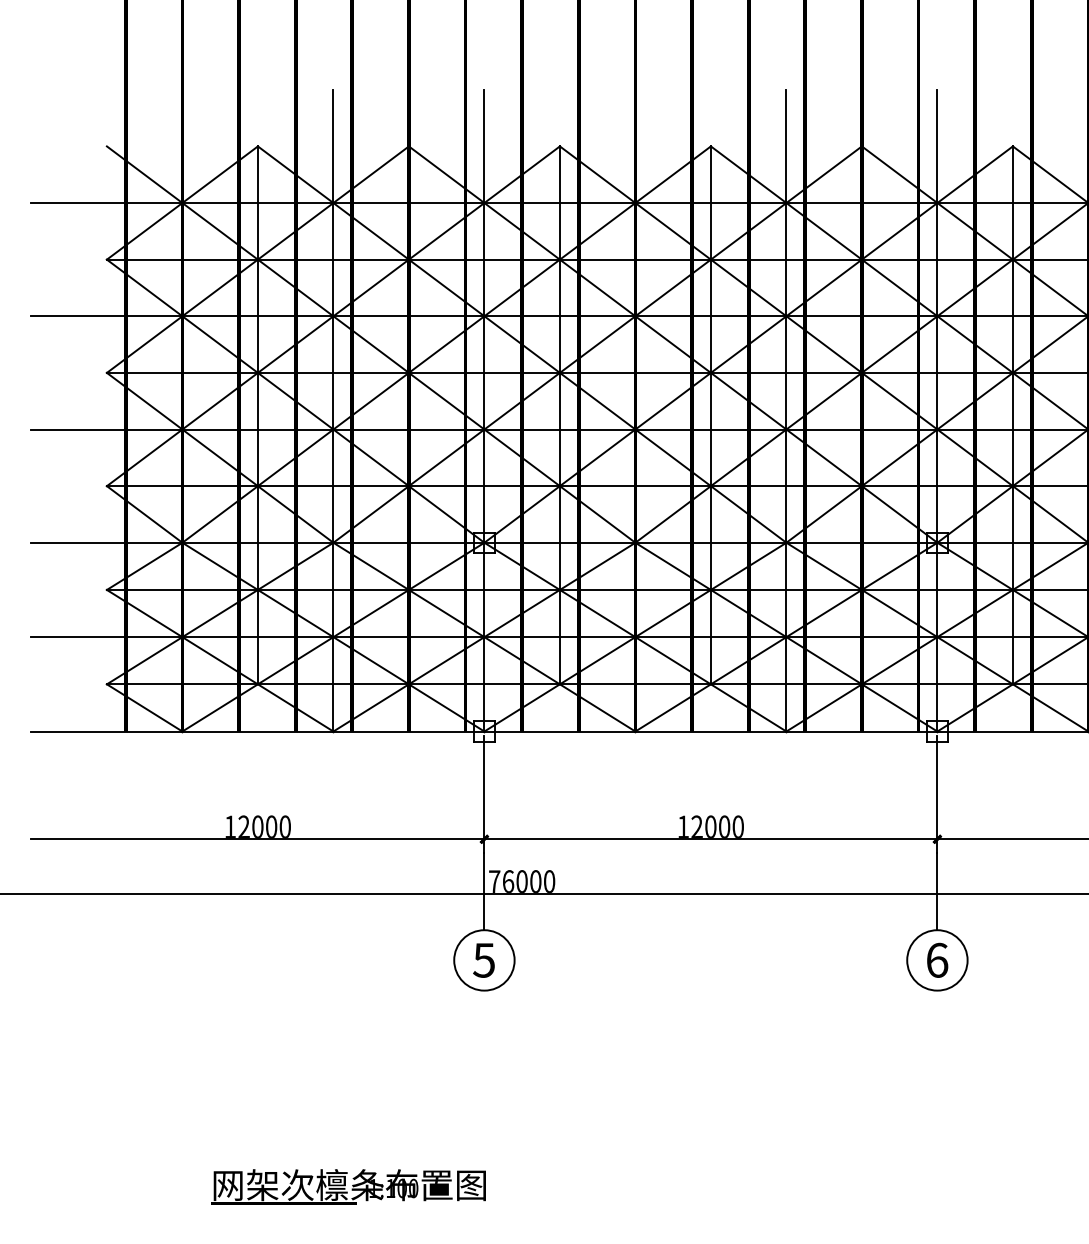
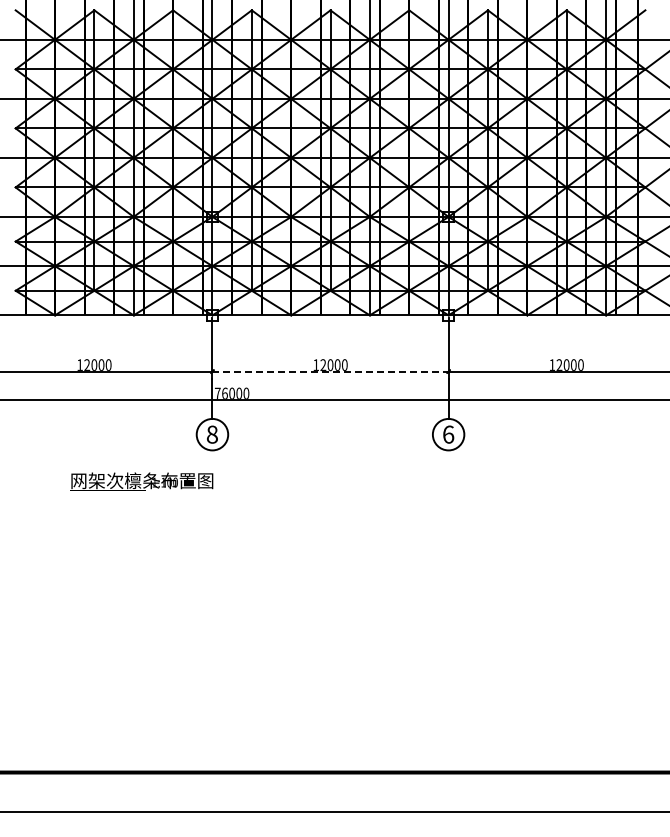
line: (712, 839) -> (331, 371), solid -> dashed
text: (482, 960) -> (211, 434), 5 -> 8
text: (348, 1186) -> (141, 481), moved

